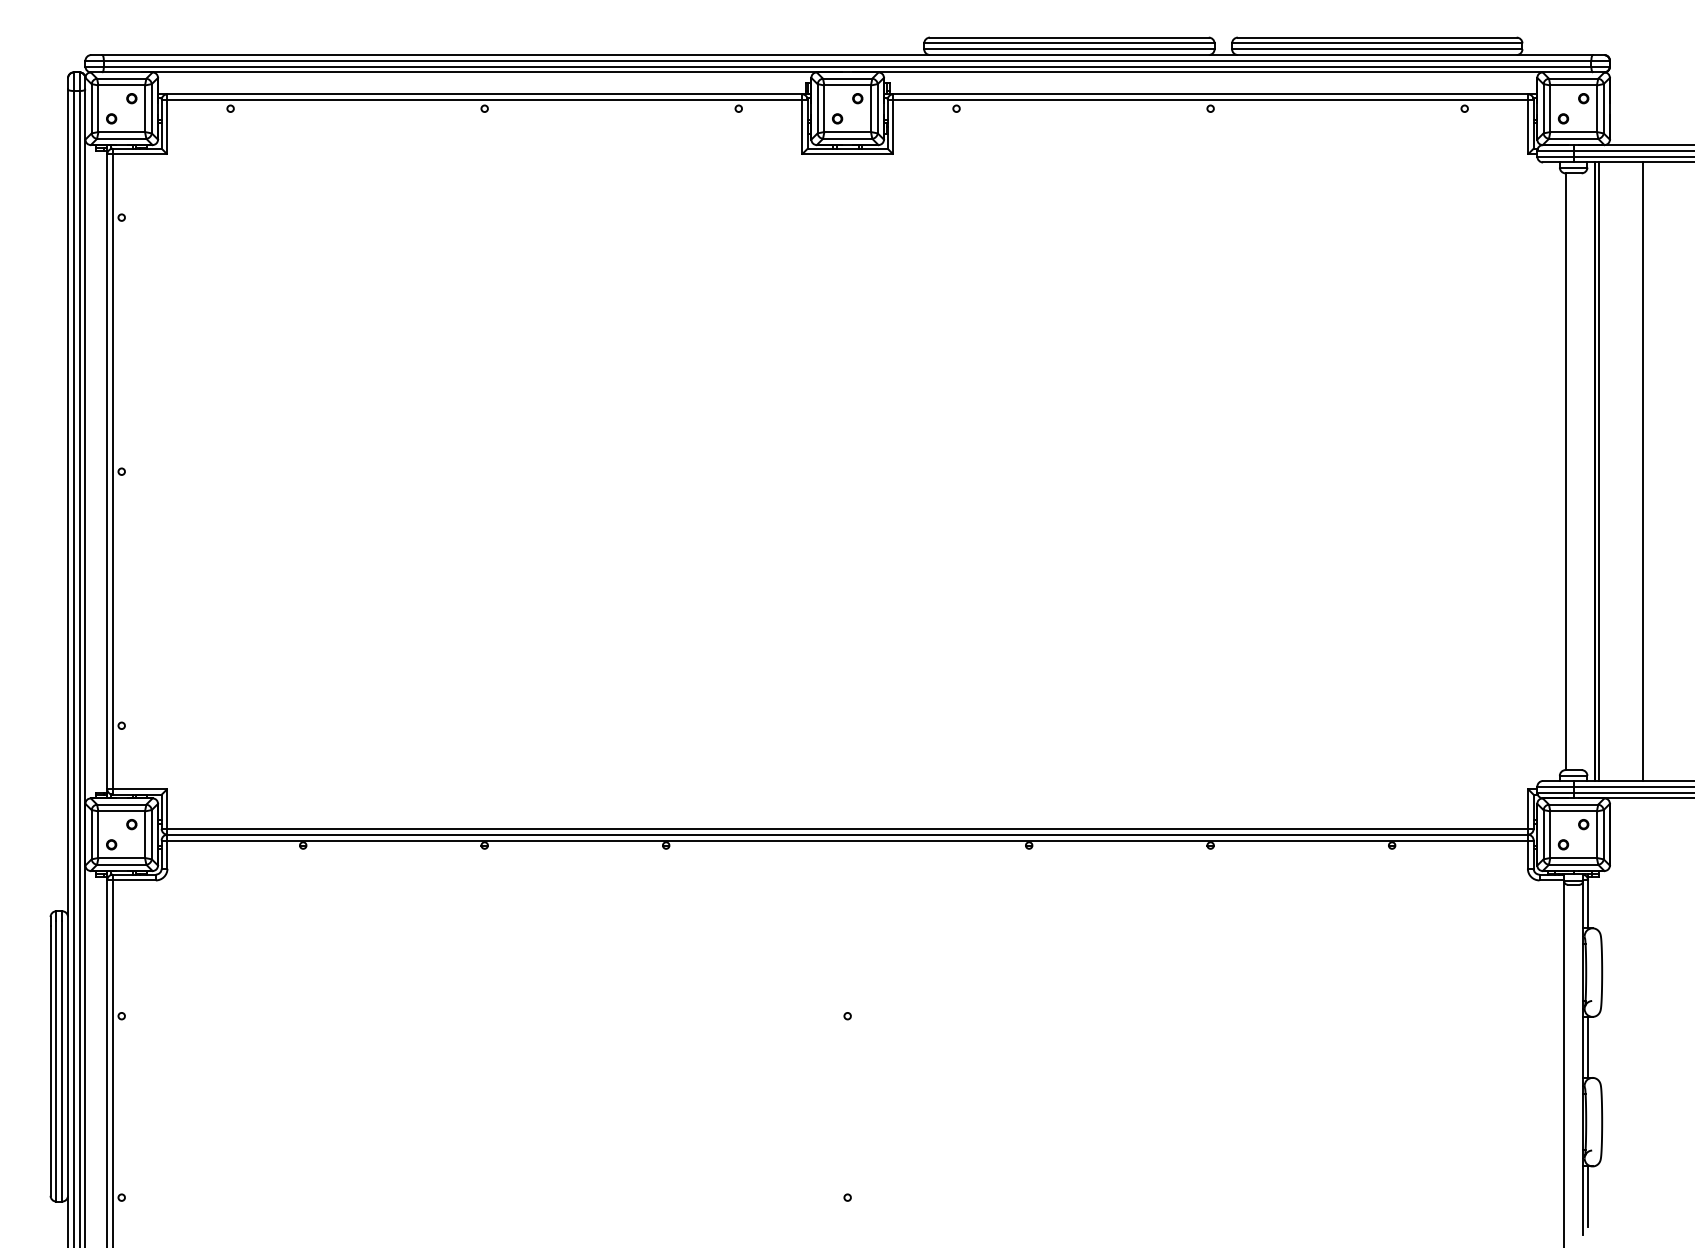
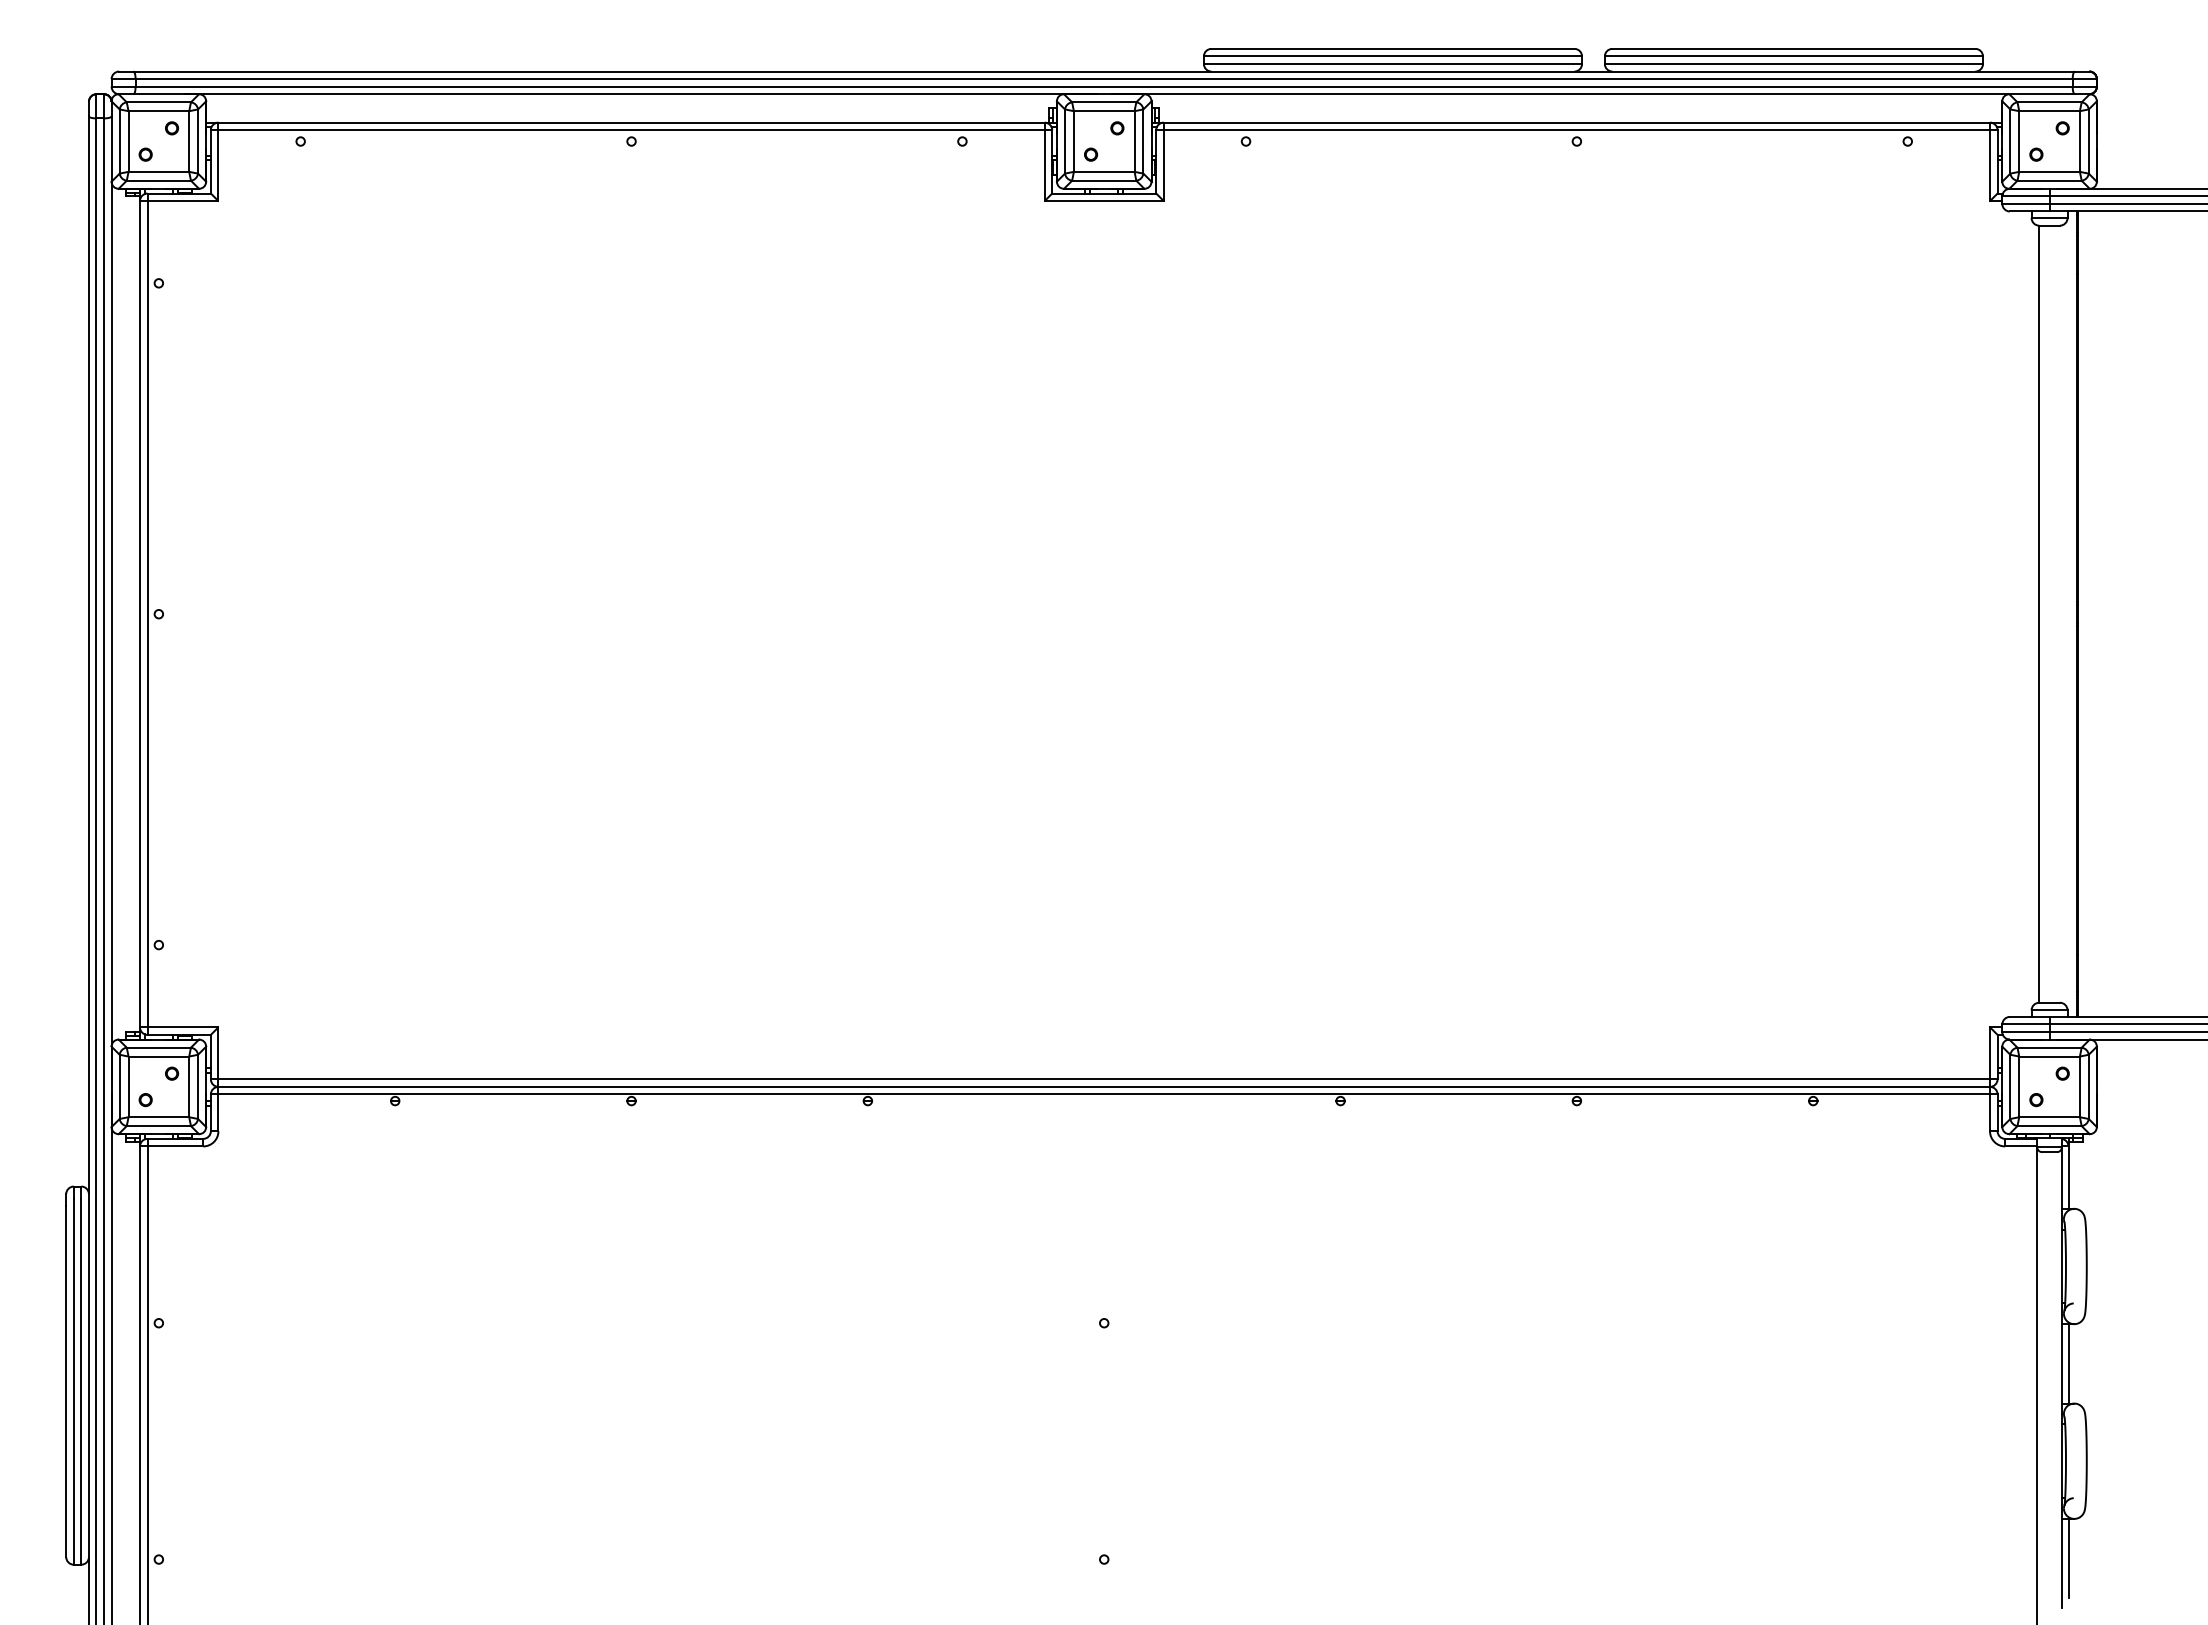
line: (1598, 471) -> (2082, 613), removed
line: (1642, 471) -> (2139, 613), removed

